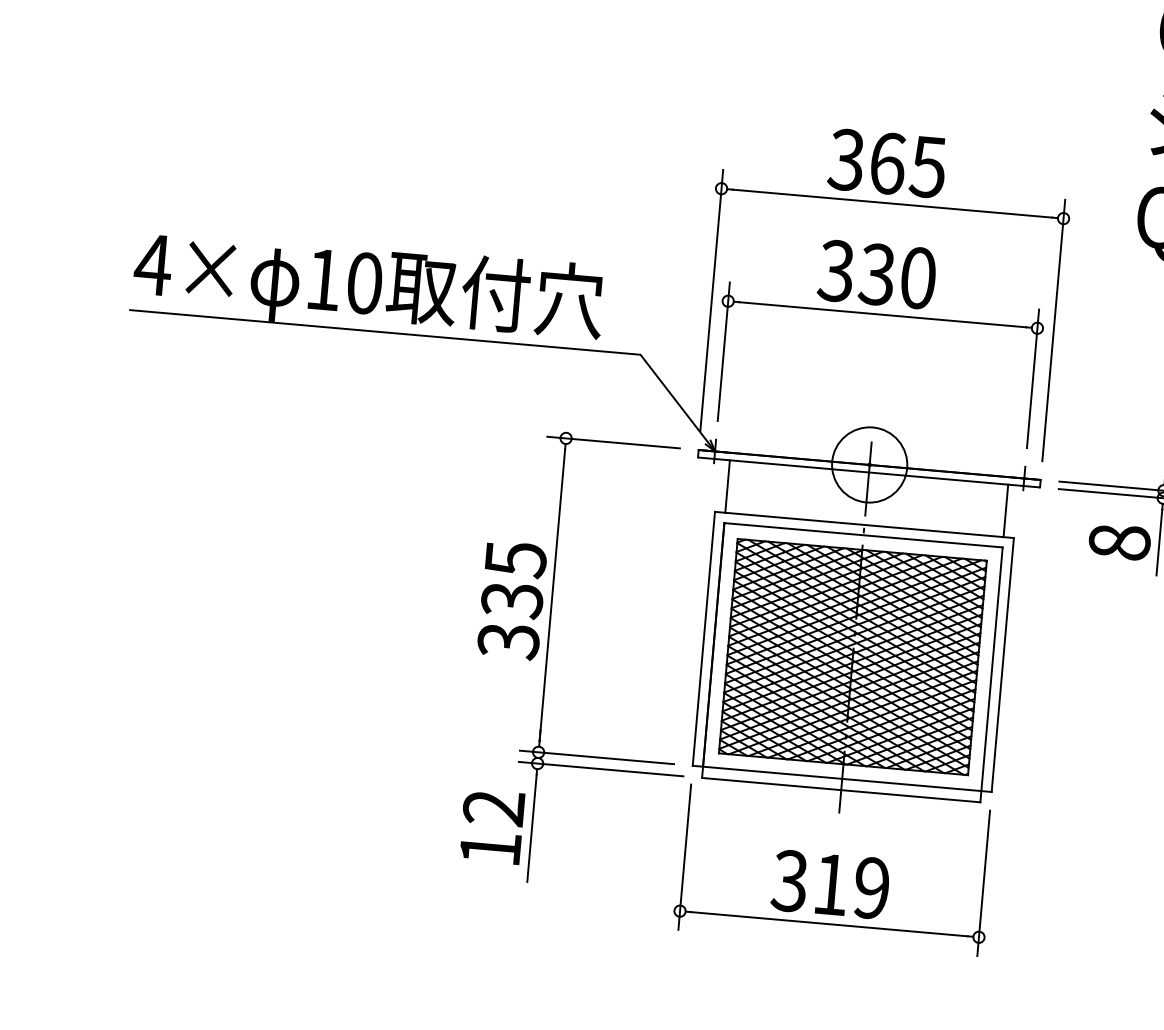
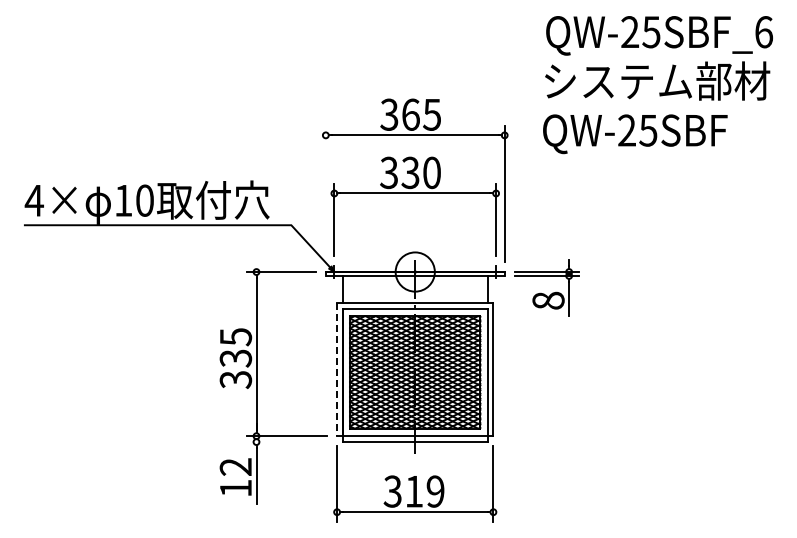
line: (711, 299) -> (325, 193), removed
line: (704, 640) -> (337, 370), solid -> dashed
line: (600, 769) -> (289, 442), removed

